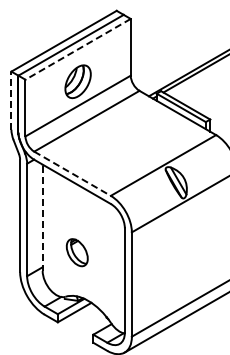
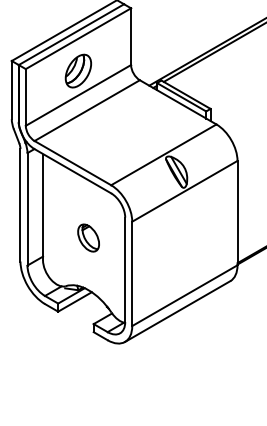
line: (78, 49) -> (78, 38), dashed -> solid
line: (11, 100) -> (11, 89), dashed -> solid
line: (73, 174) -> (73, 163), dashed -> solid
line: (43, 218) -> (43, 207), dashed -> solid
part: (77, 252) -> (88, 237), moved

